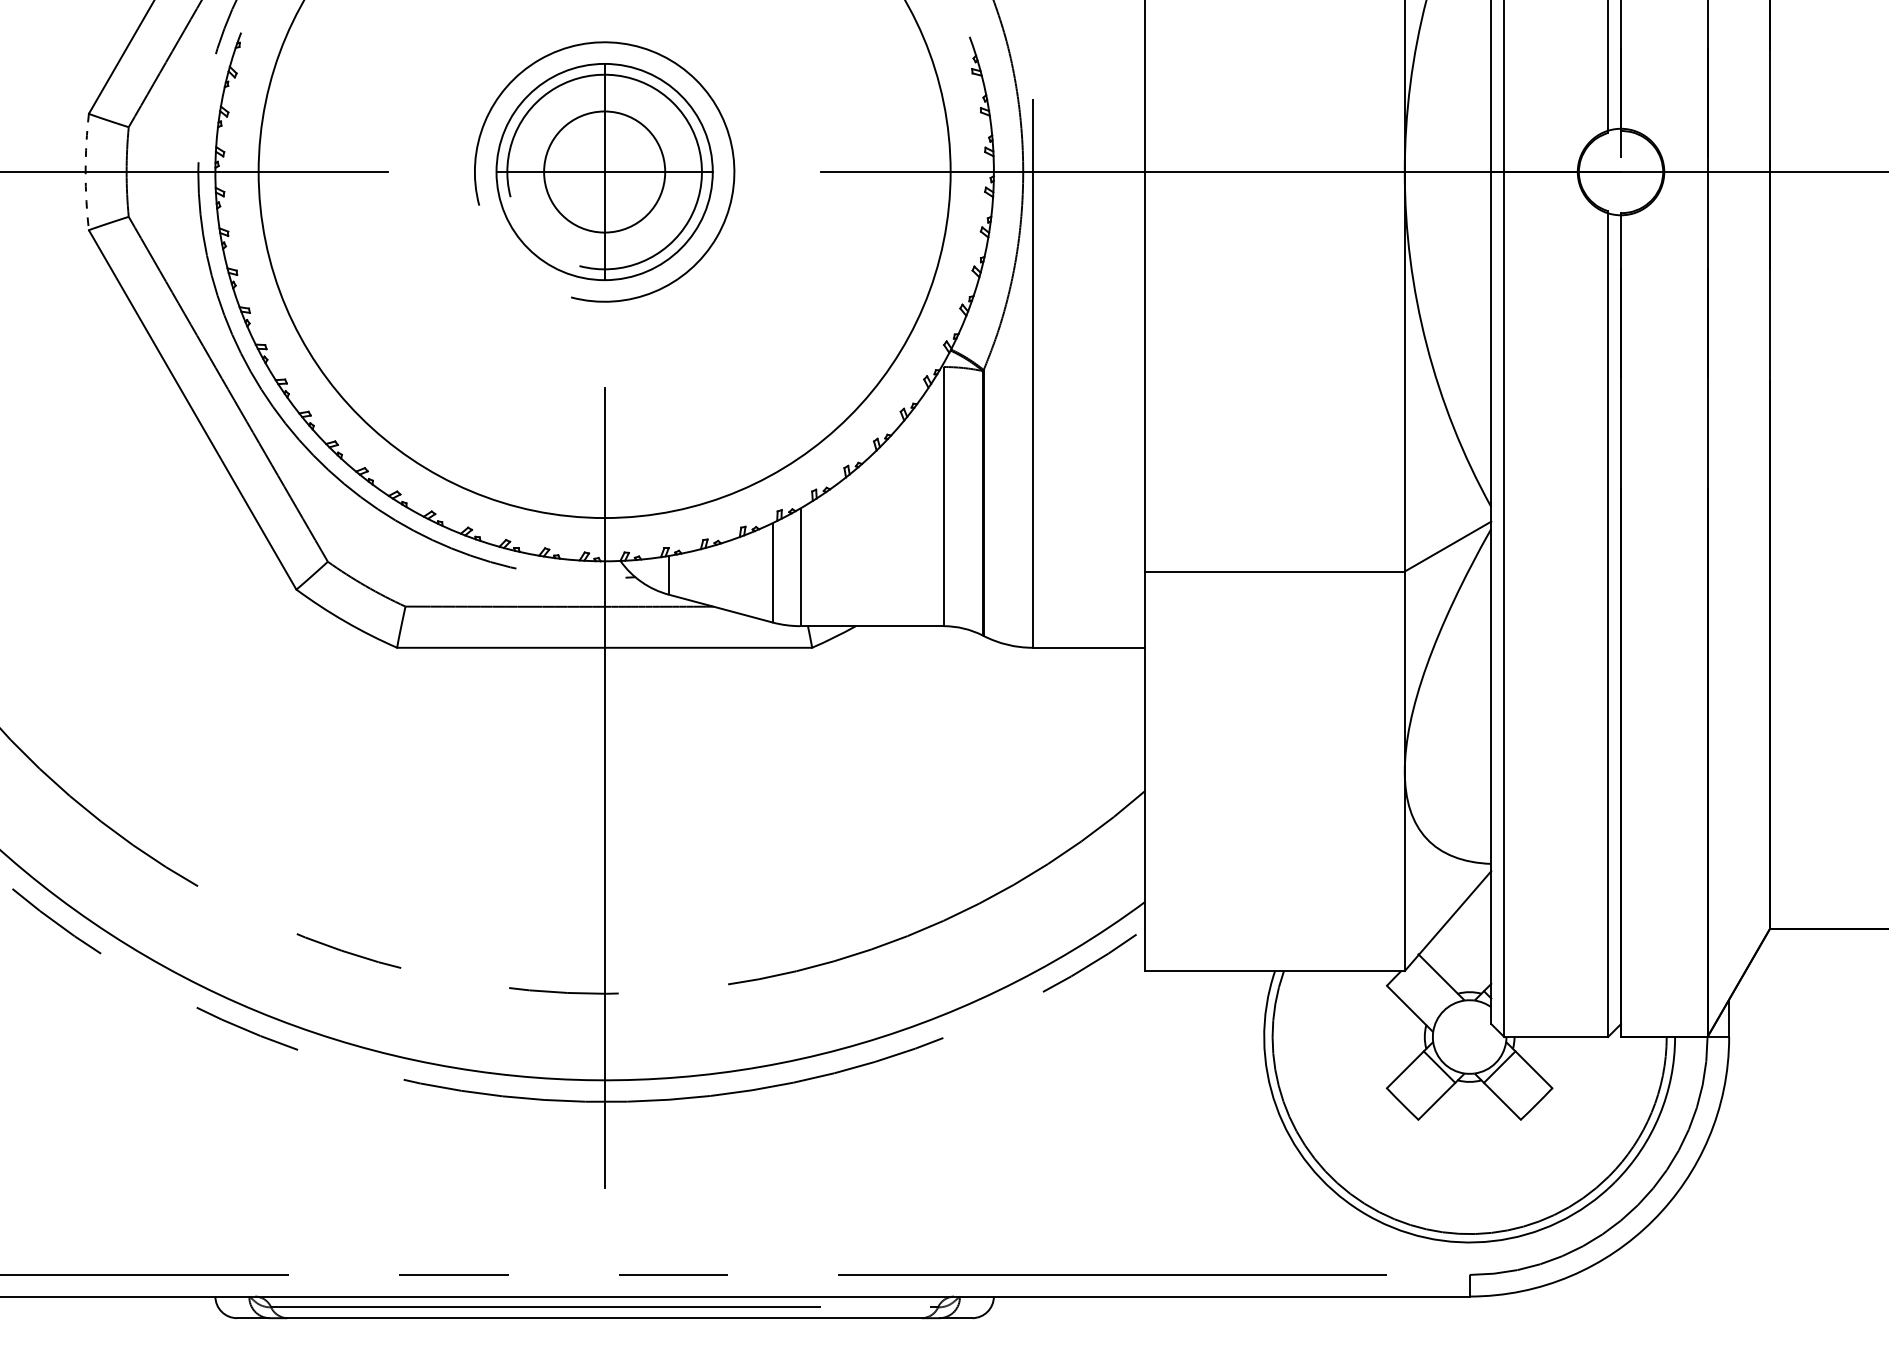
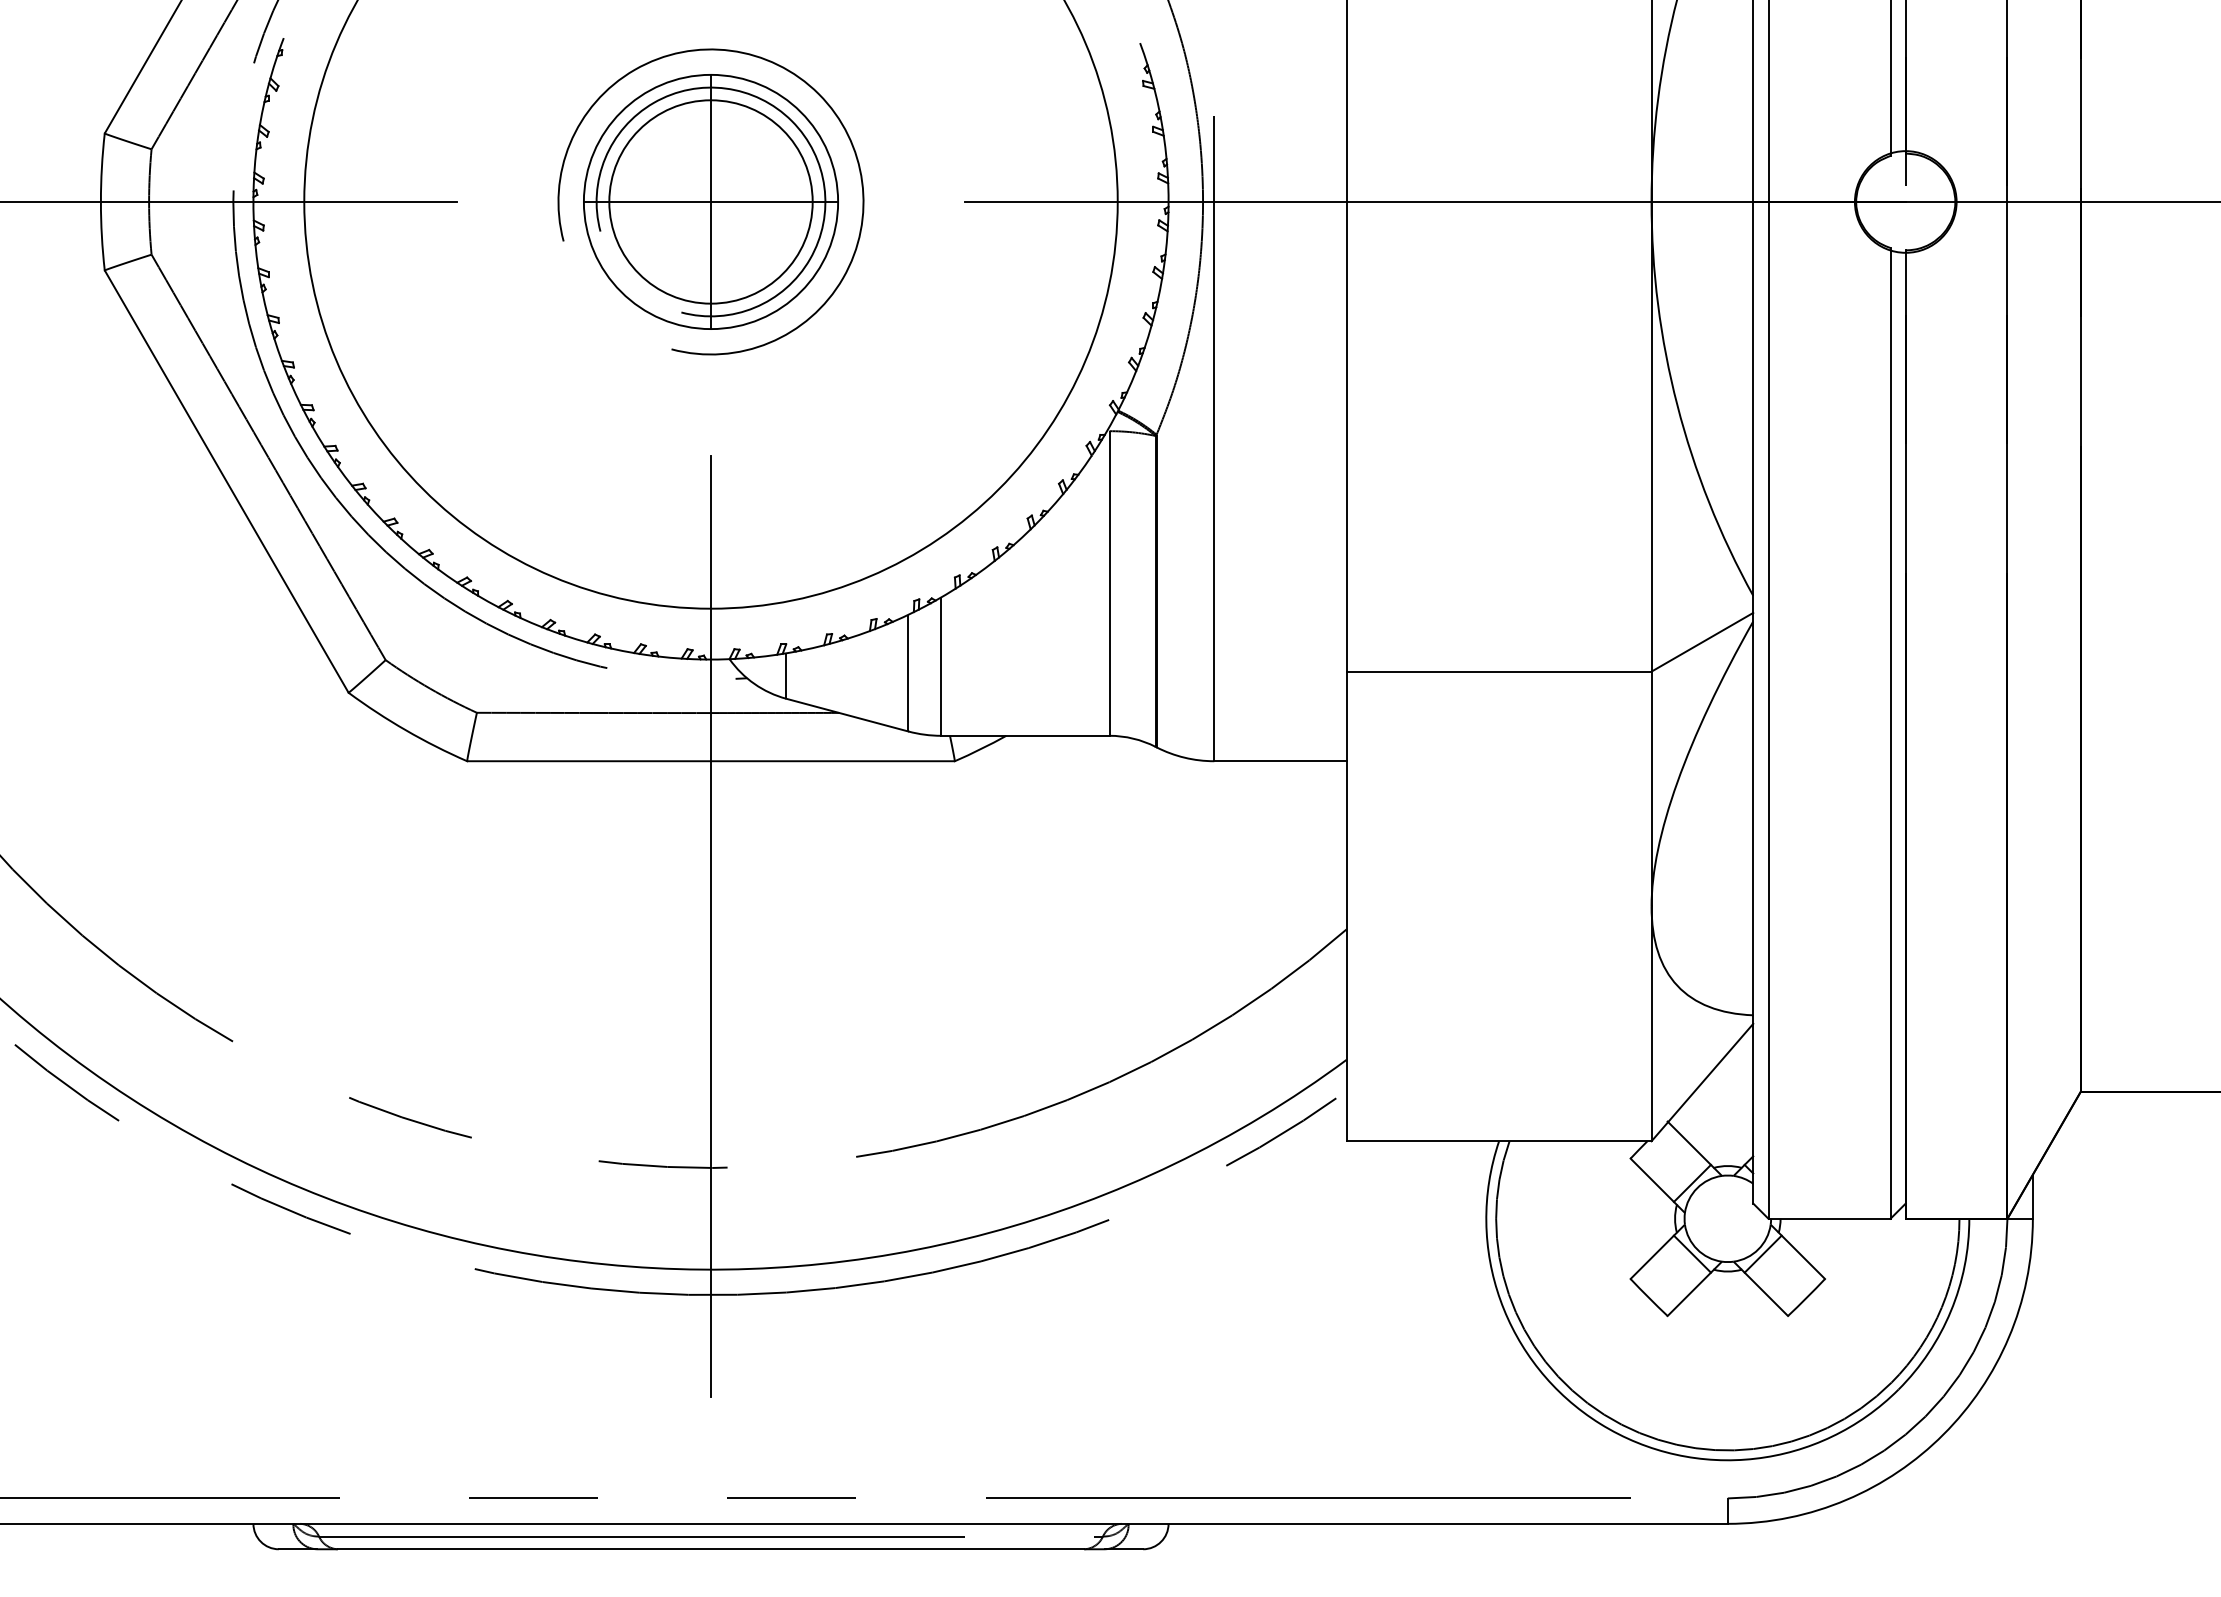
arc: (85, 171) -> (100, 201), dashed -> solid
circle: (604, 171) -> (710, 201), size x1.43
line: (1438, 1006) -> (1691, 1182), added

